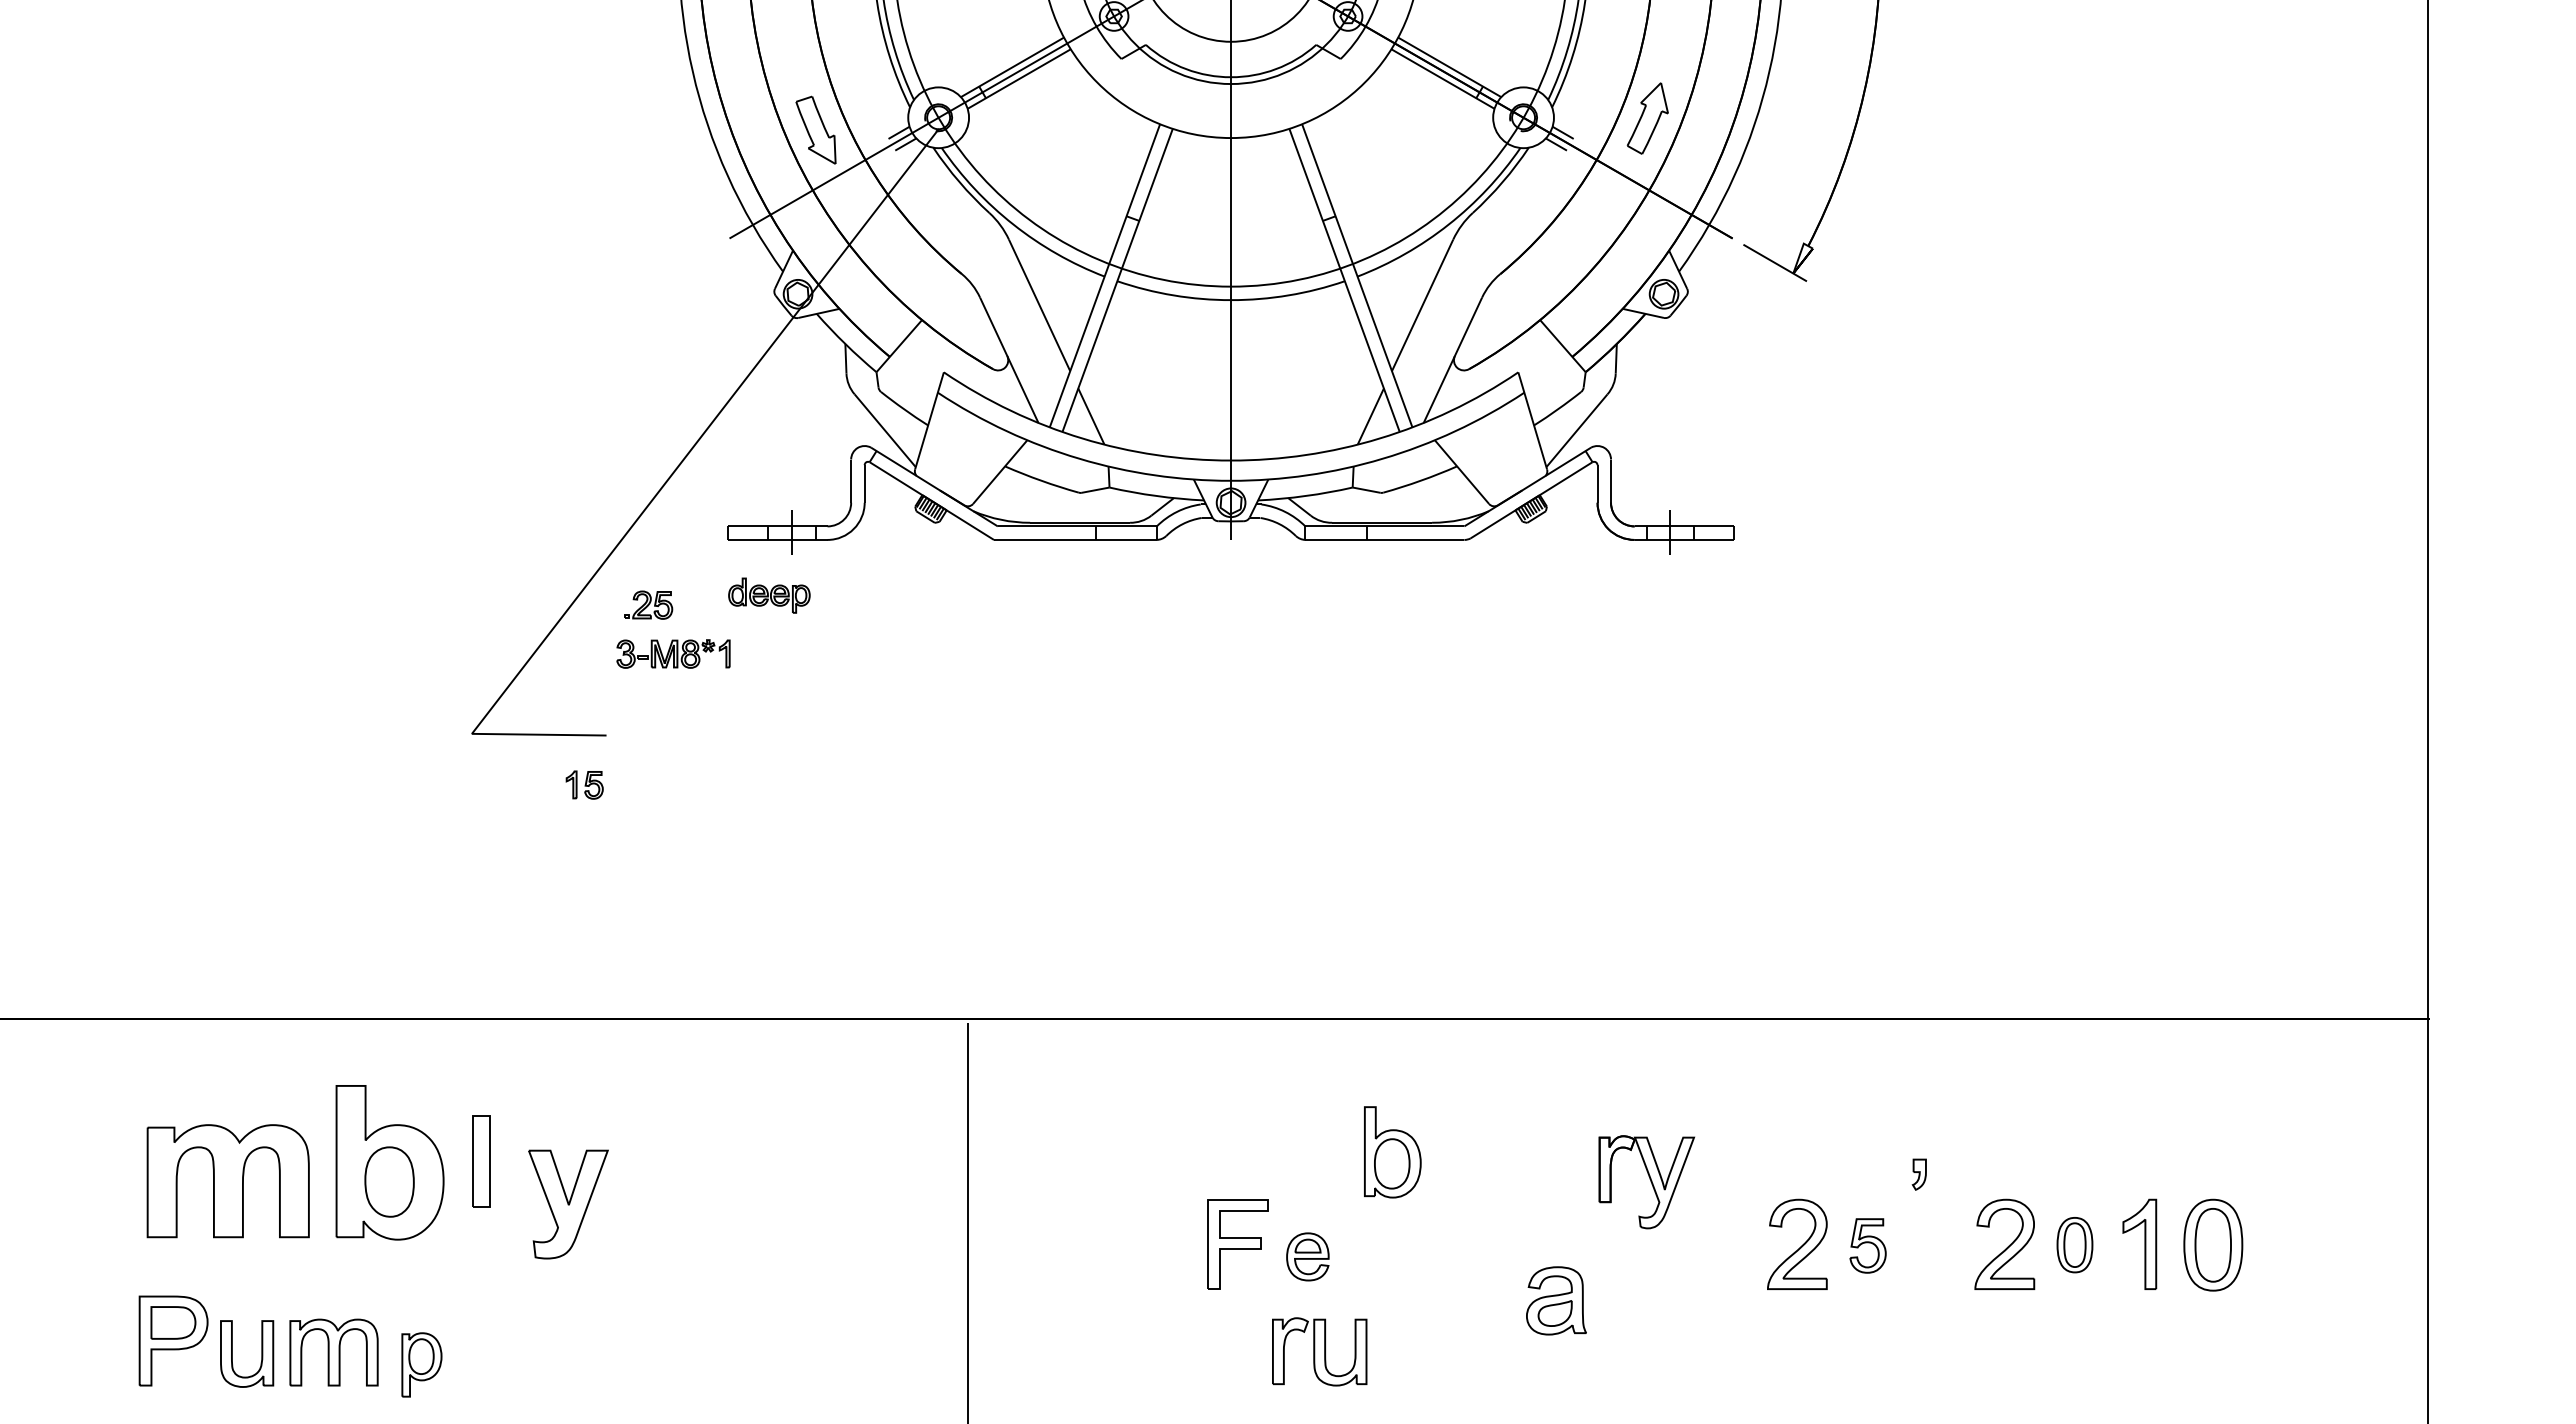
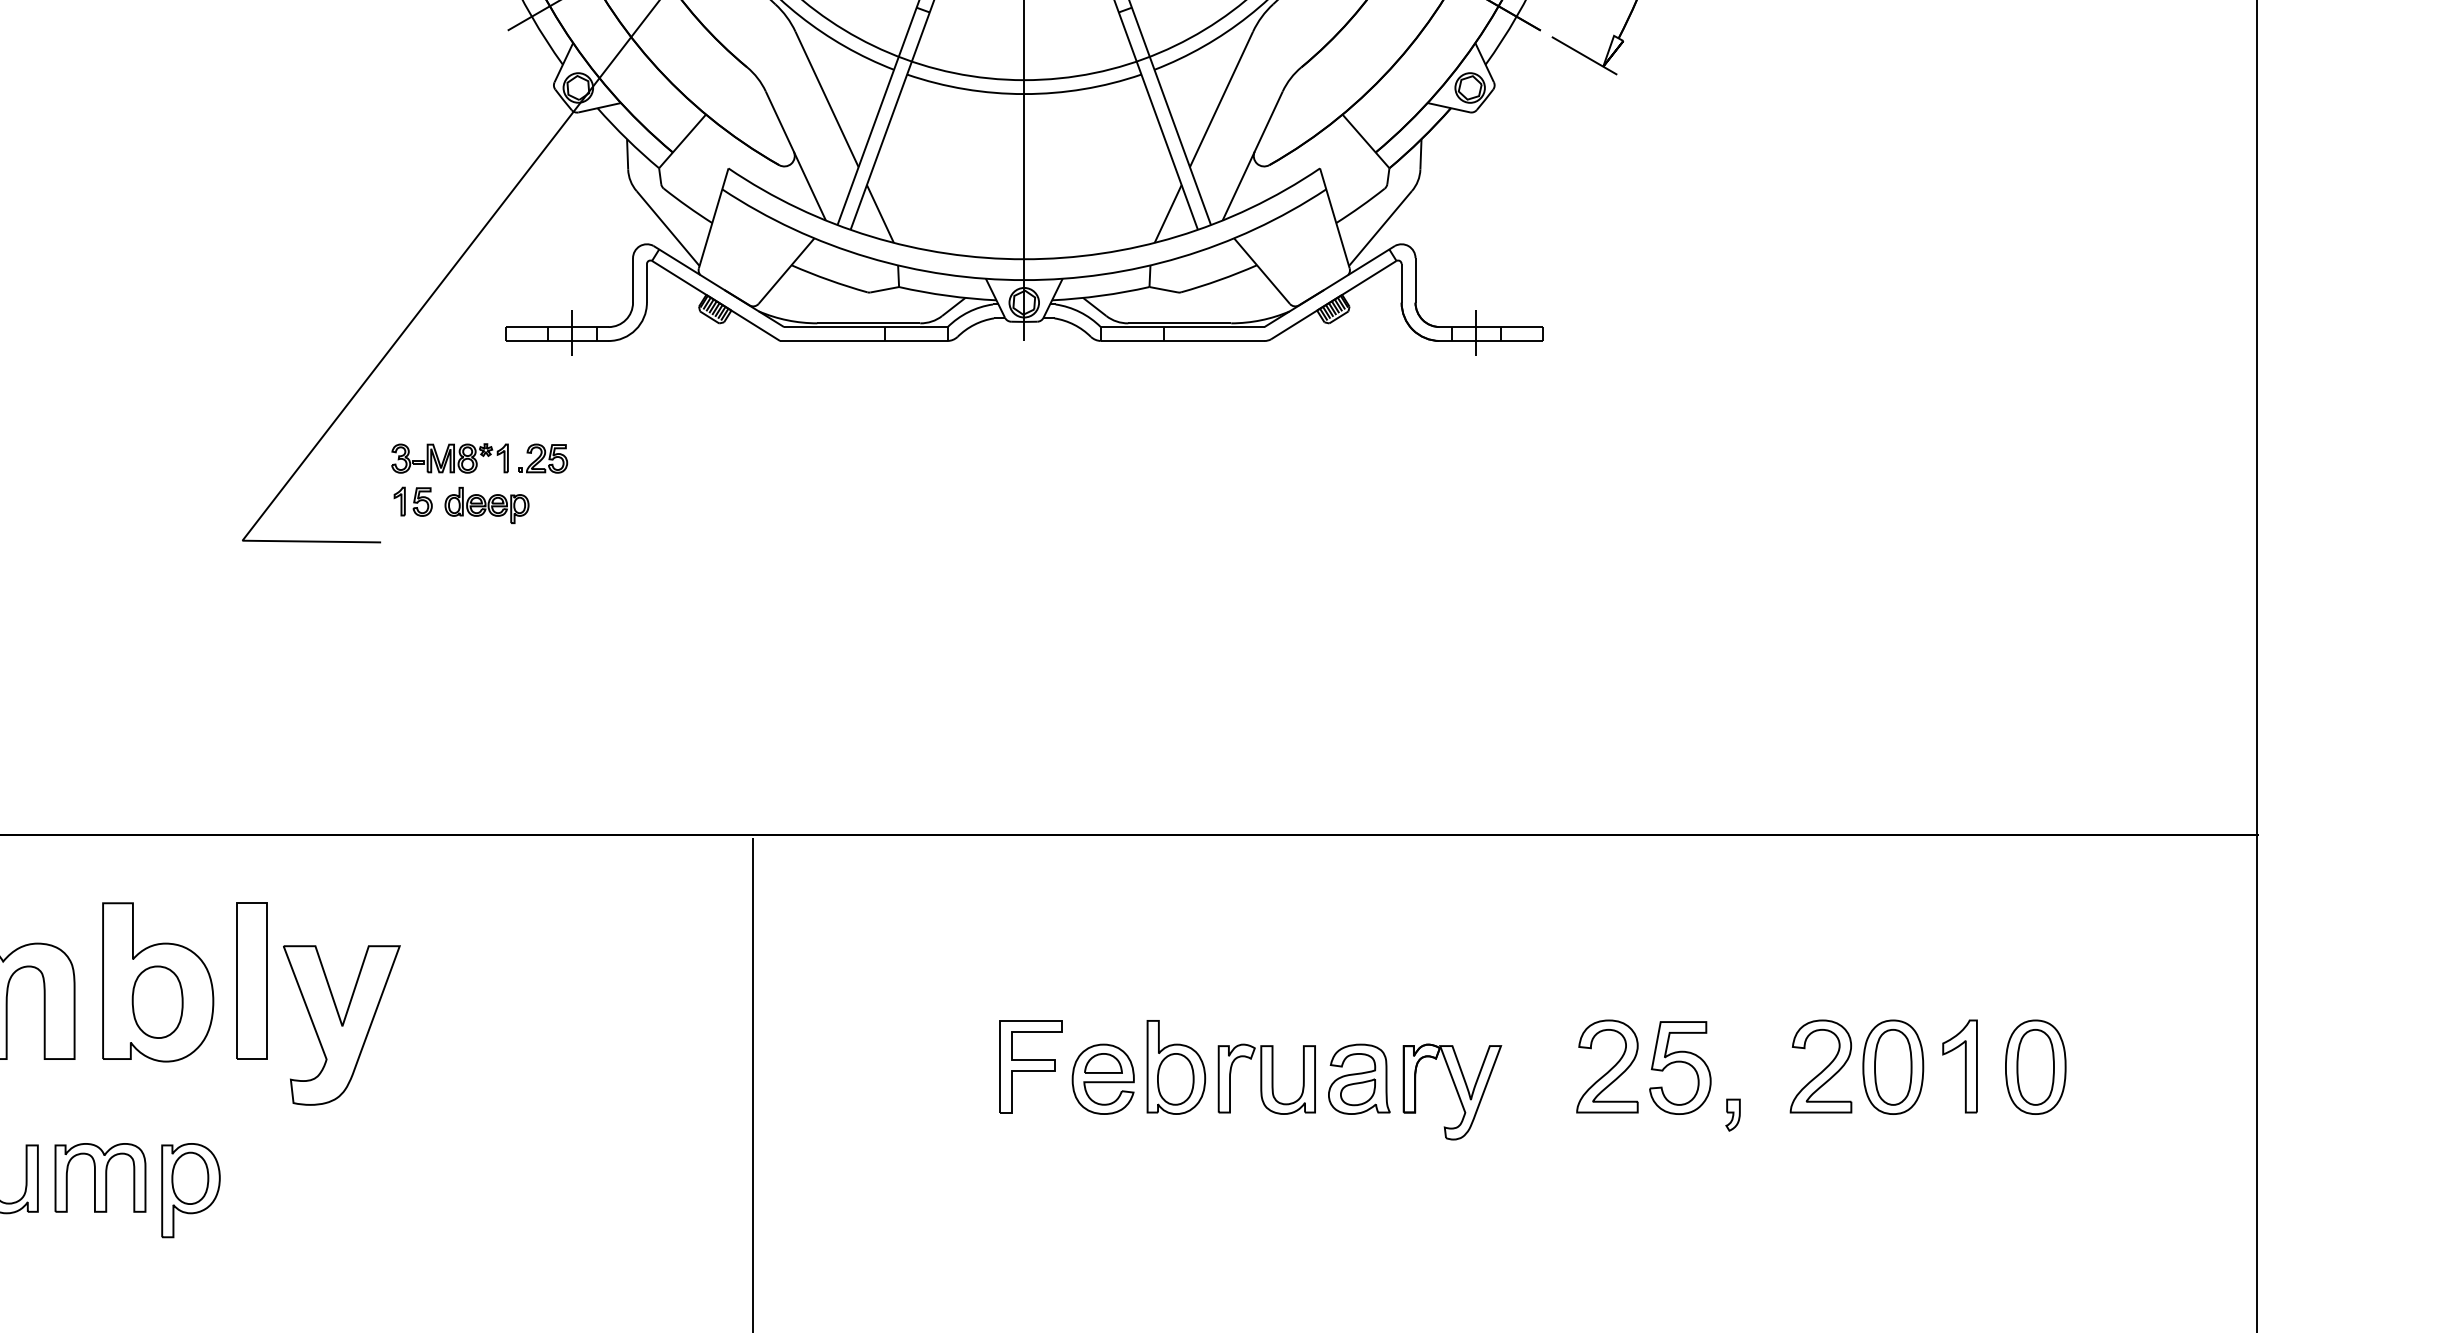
part: (769, 595) -> (487, 505), moved
part: (648, 604) -> (542, 457), moved
part: (584, 784) -> (412, 501), moved
part: (1392, 1152) -> (1176, 1067), moved
part: (481, 1161) -> (252, 981), size x1.67
part: (1918, 1174) -> (1732, 1114), moved
part: (1646, 1182) -> (1452, 1092), moved
part: (568, 1204) -> (341, 1025), size x1.43
part: (2074, 1244) -> (1892, 1066), size x1.67
part: (1867, 1245) -> (1679, 1067), size x1.67
part: (1307, 1256) -> (1102, 1078), size x1.43
part: (1556, 1300) -> (1359, 1078), moved
part: (1319, 1351) -> (1266, 1078), moved
part: (421, 1364) -> (190, 1190), size x1.43

